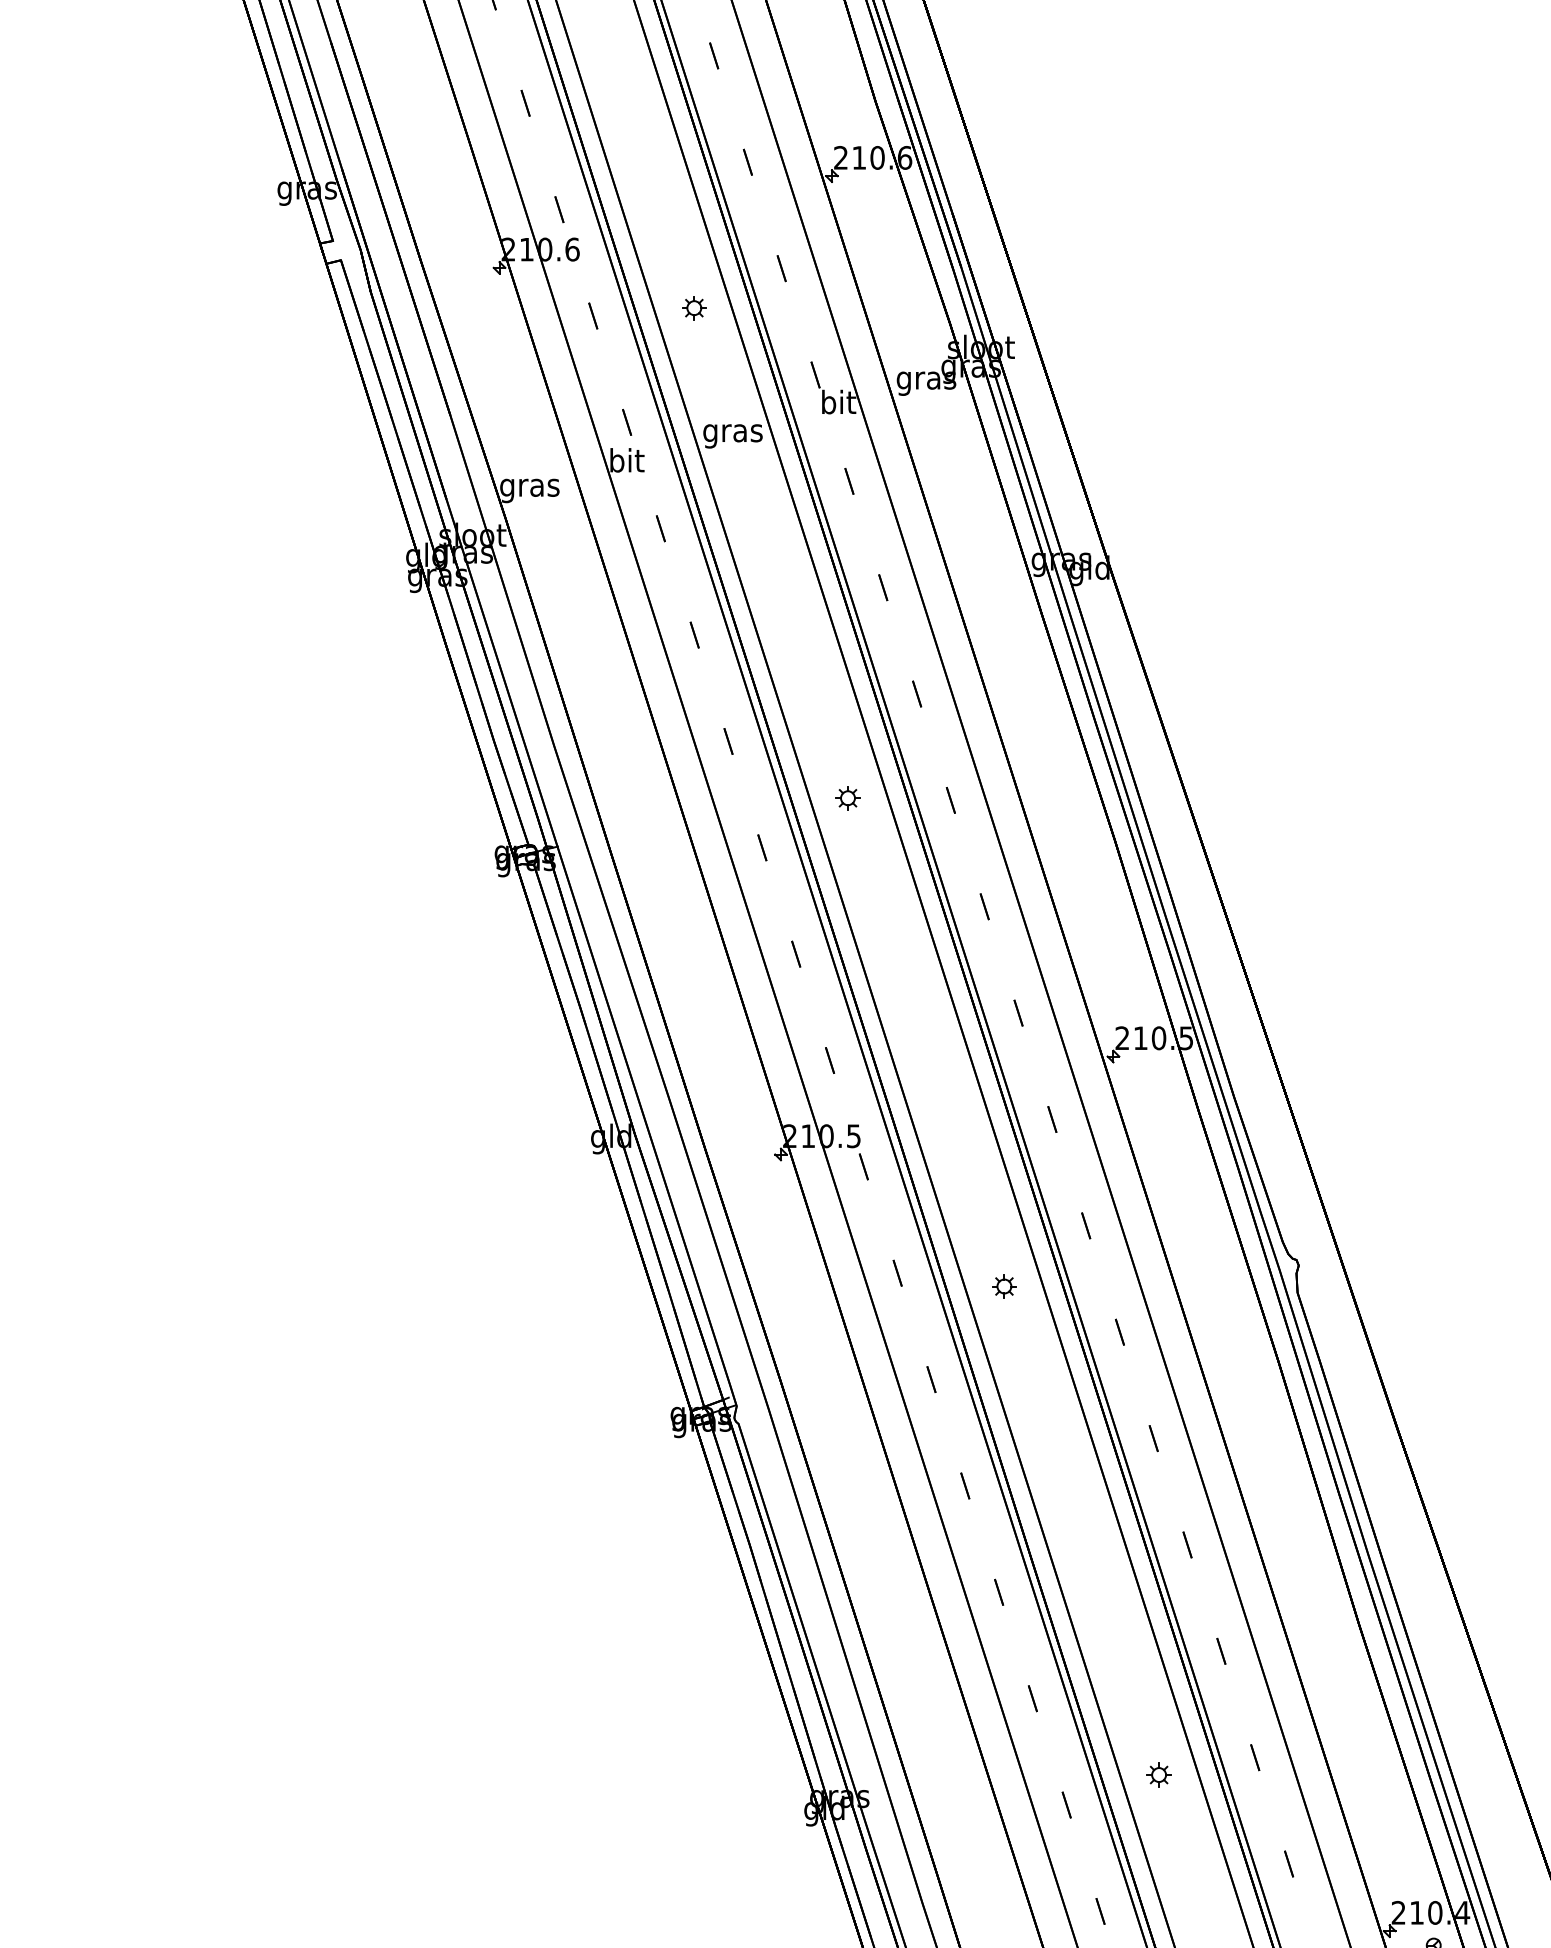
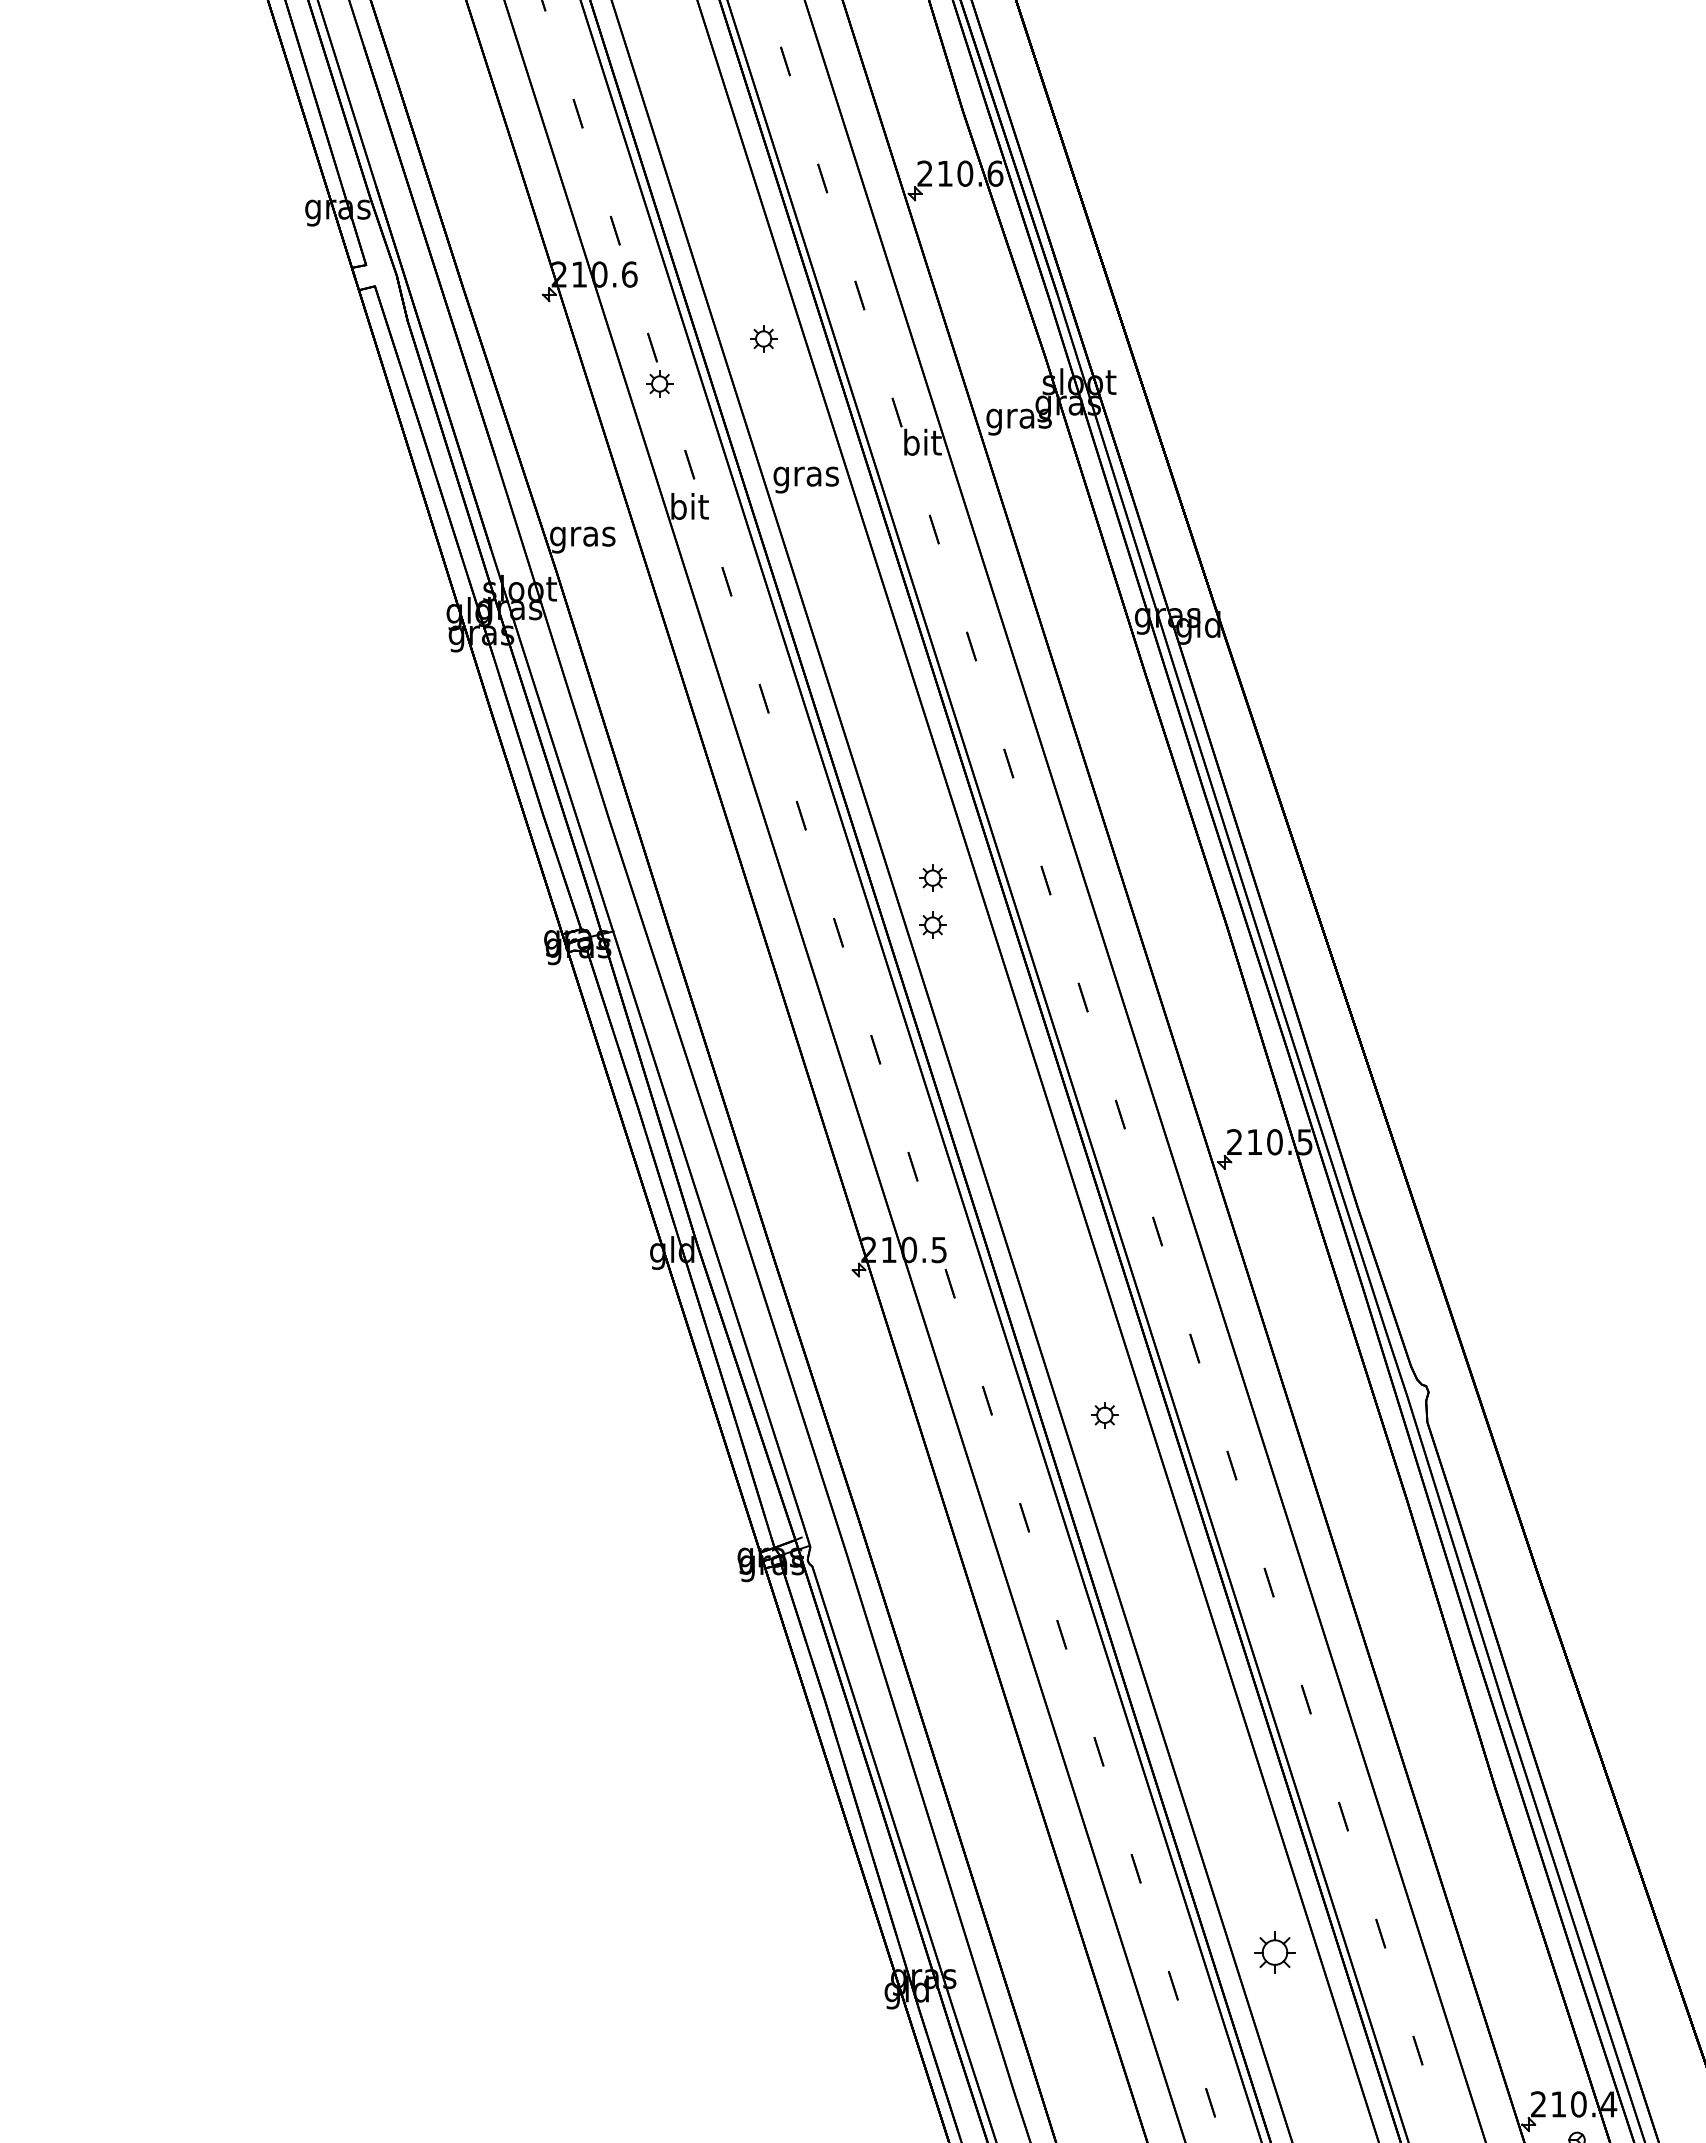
part: (599, 348) -> (659, 383), added
part: (847, 840) -> (932, 924), added
part: (1158, 1774) -> (1274, 1952), size x1.6

